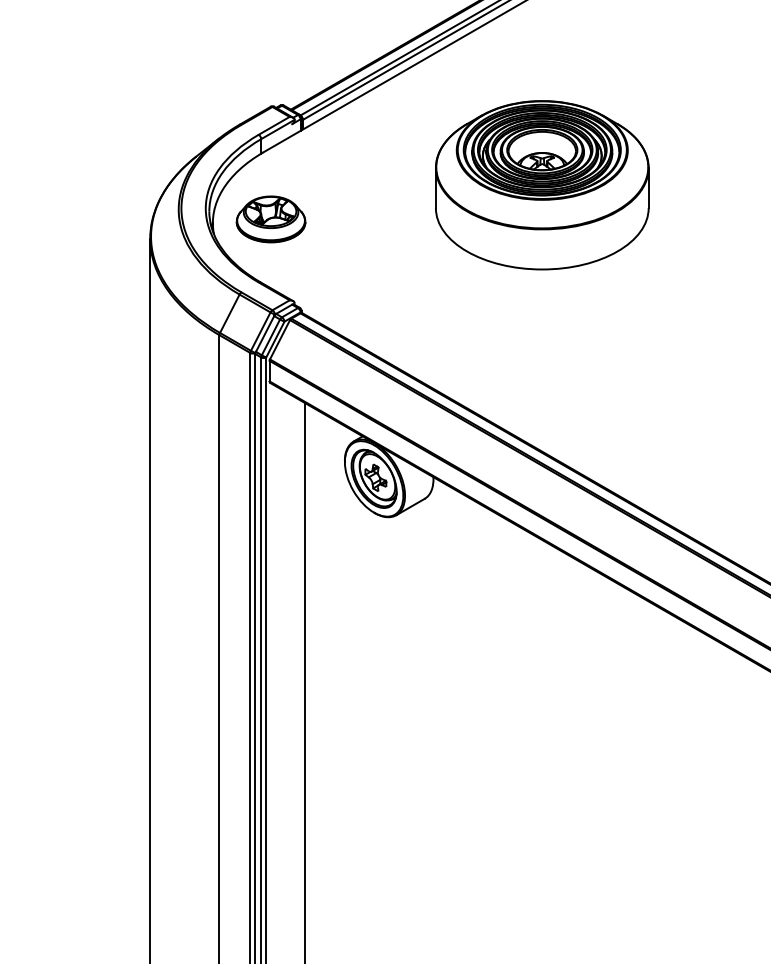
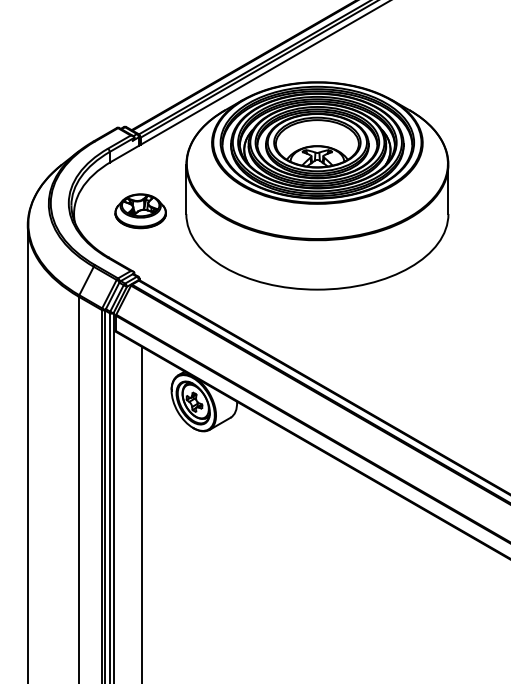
part: (542, 185) -> (317, 186), size x1.67
part: (270, 219) -> (140, 211), moved

